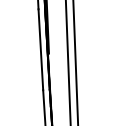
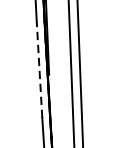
line: (40, 49) -> (39, 69), solid -> dashed

